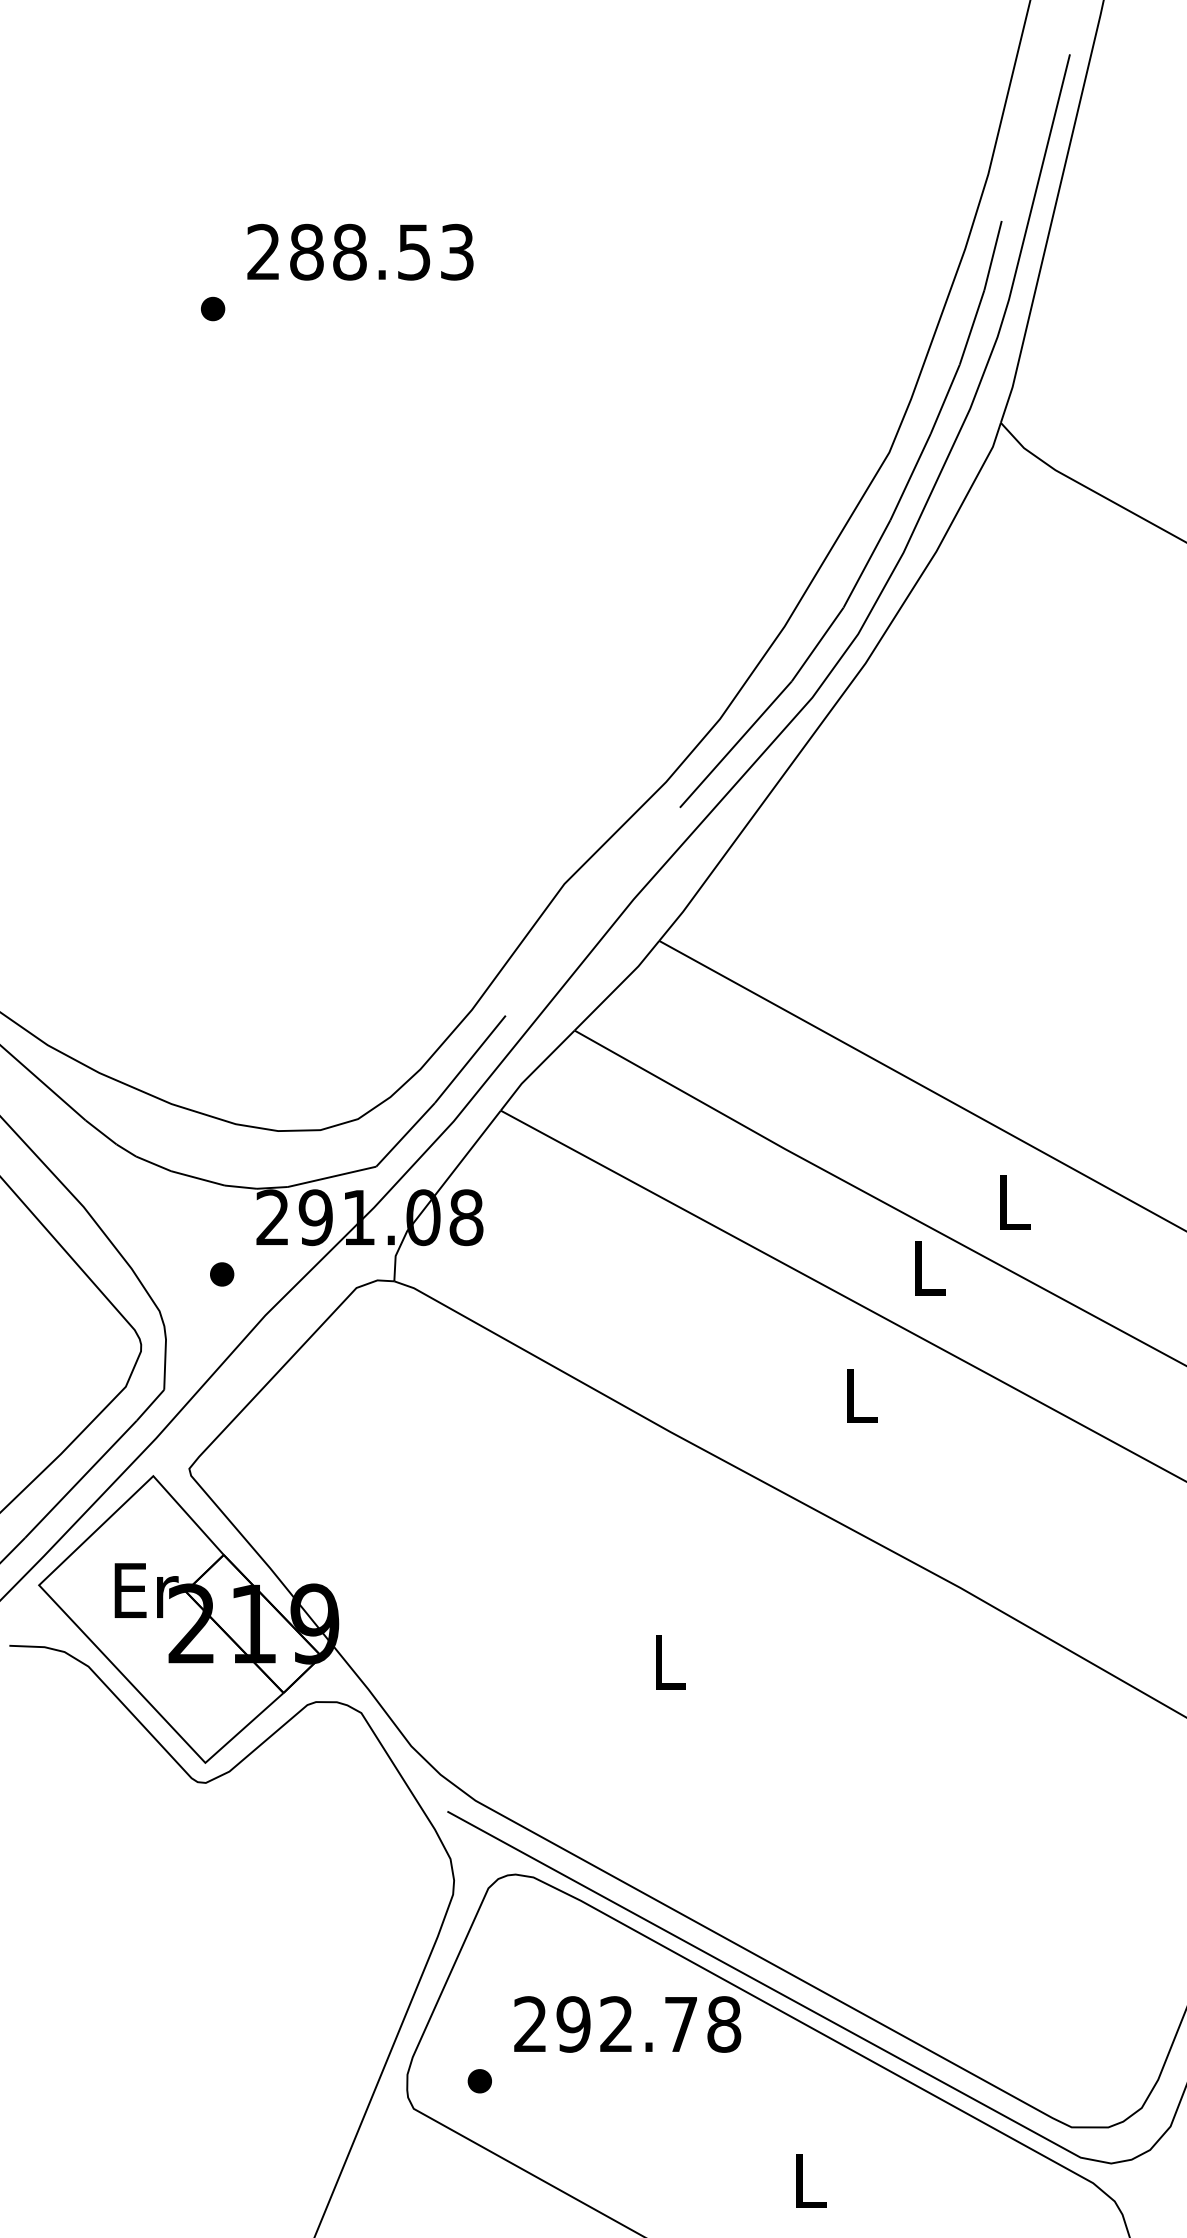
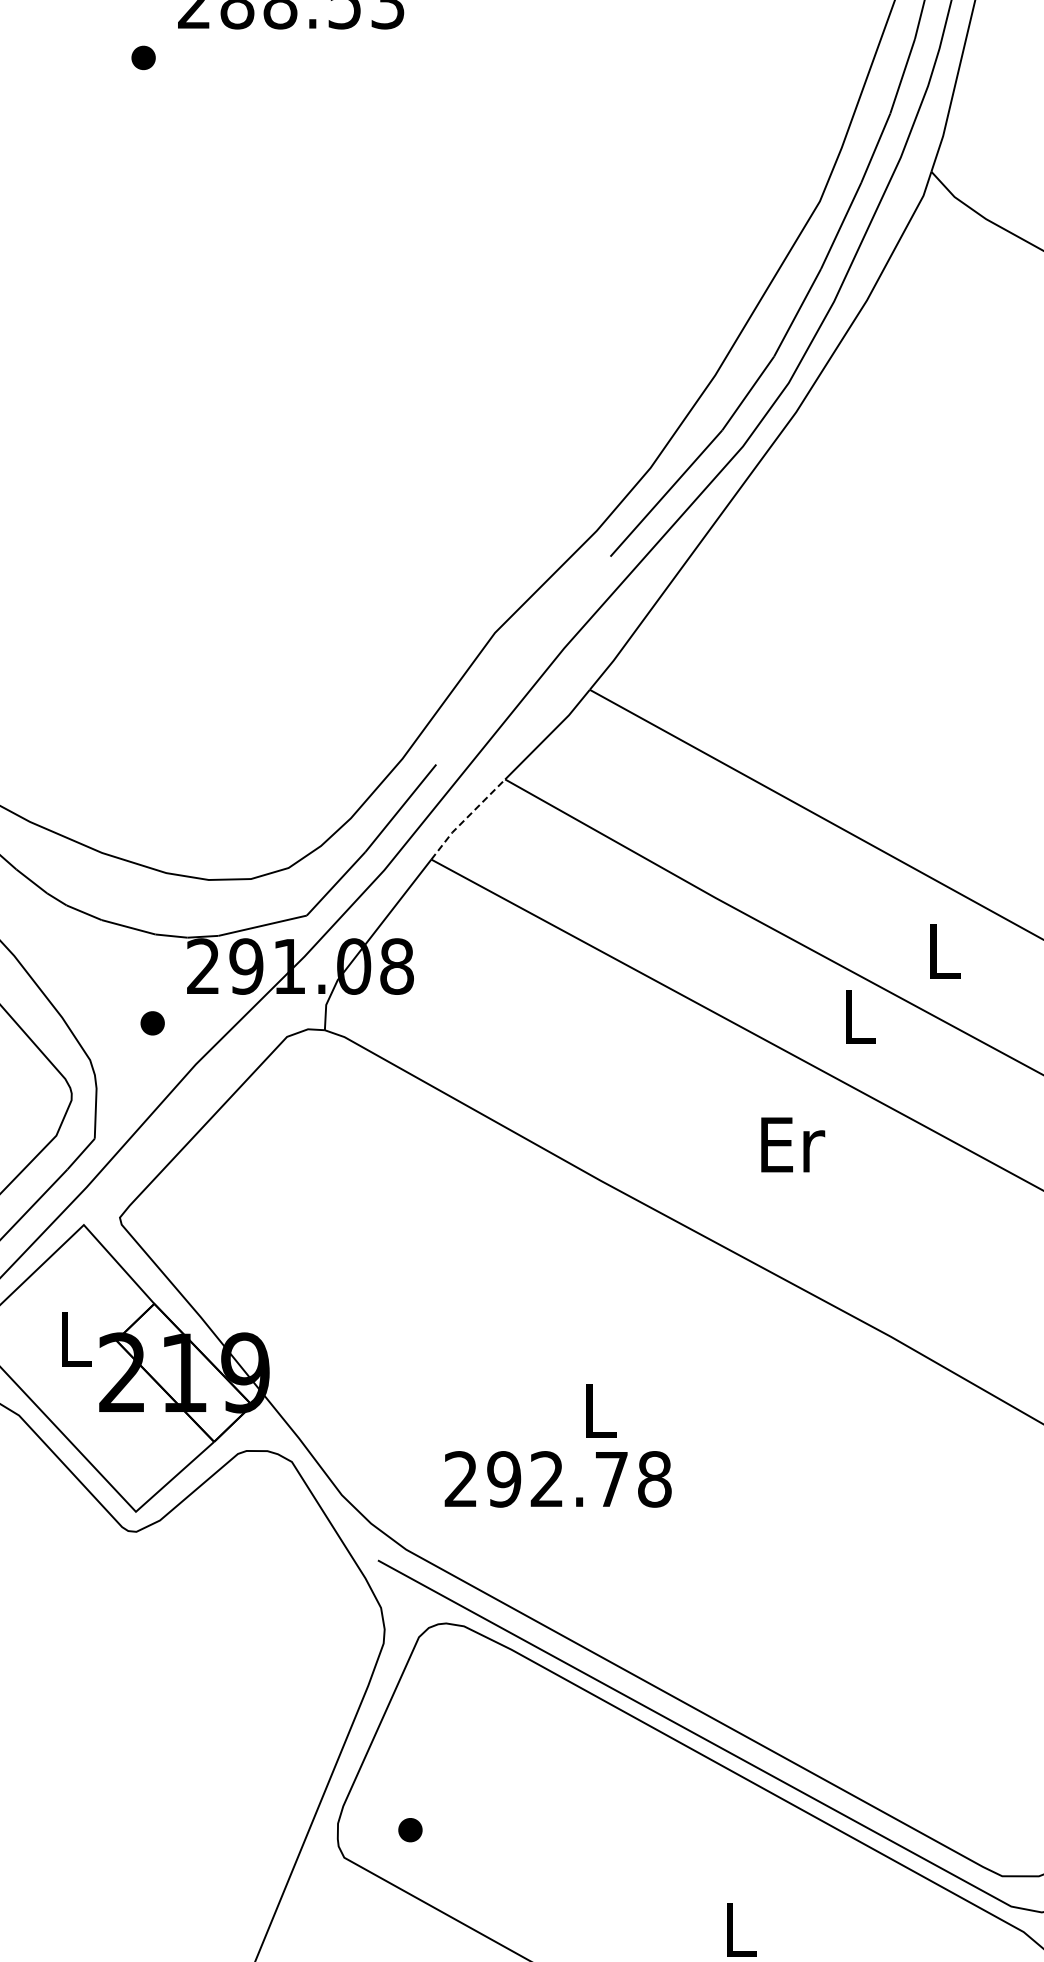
line: (535, 1069) -> (466, 818), solid -> dashed
text: (862, 1395) -> (793, 1144), L -> Er
text: (146, 1590) -> (77, 1339), Er -> L
text: (627, 2024) -> (558, 1479), moved

